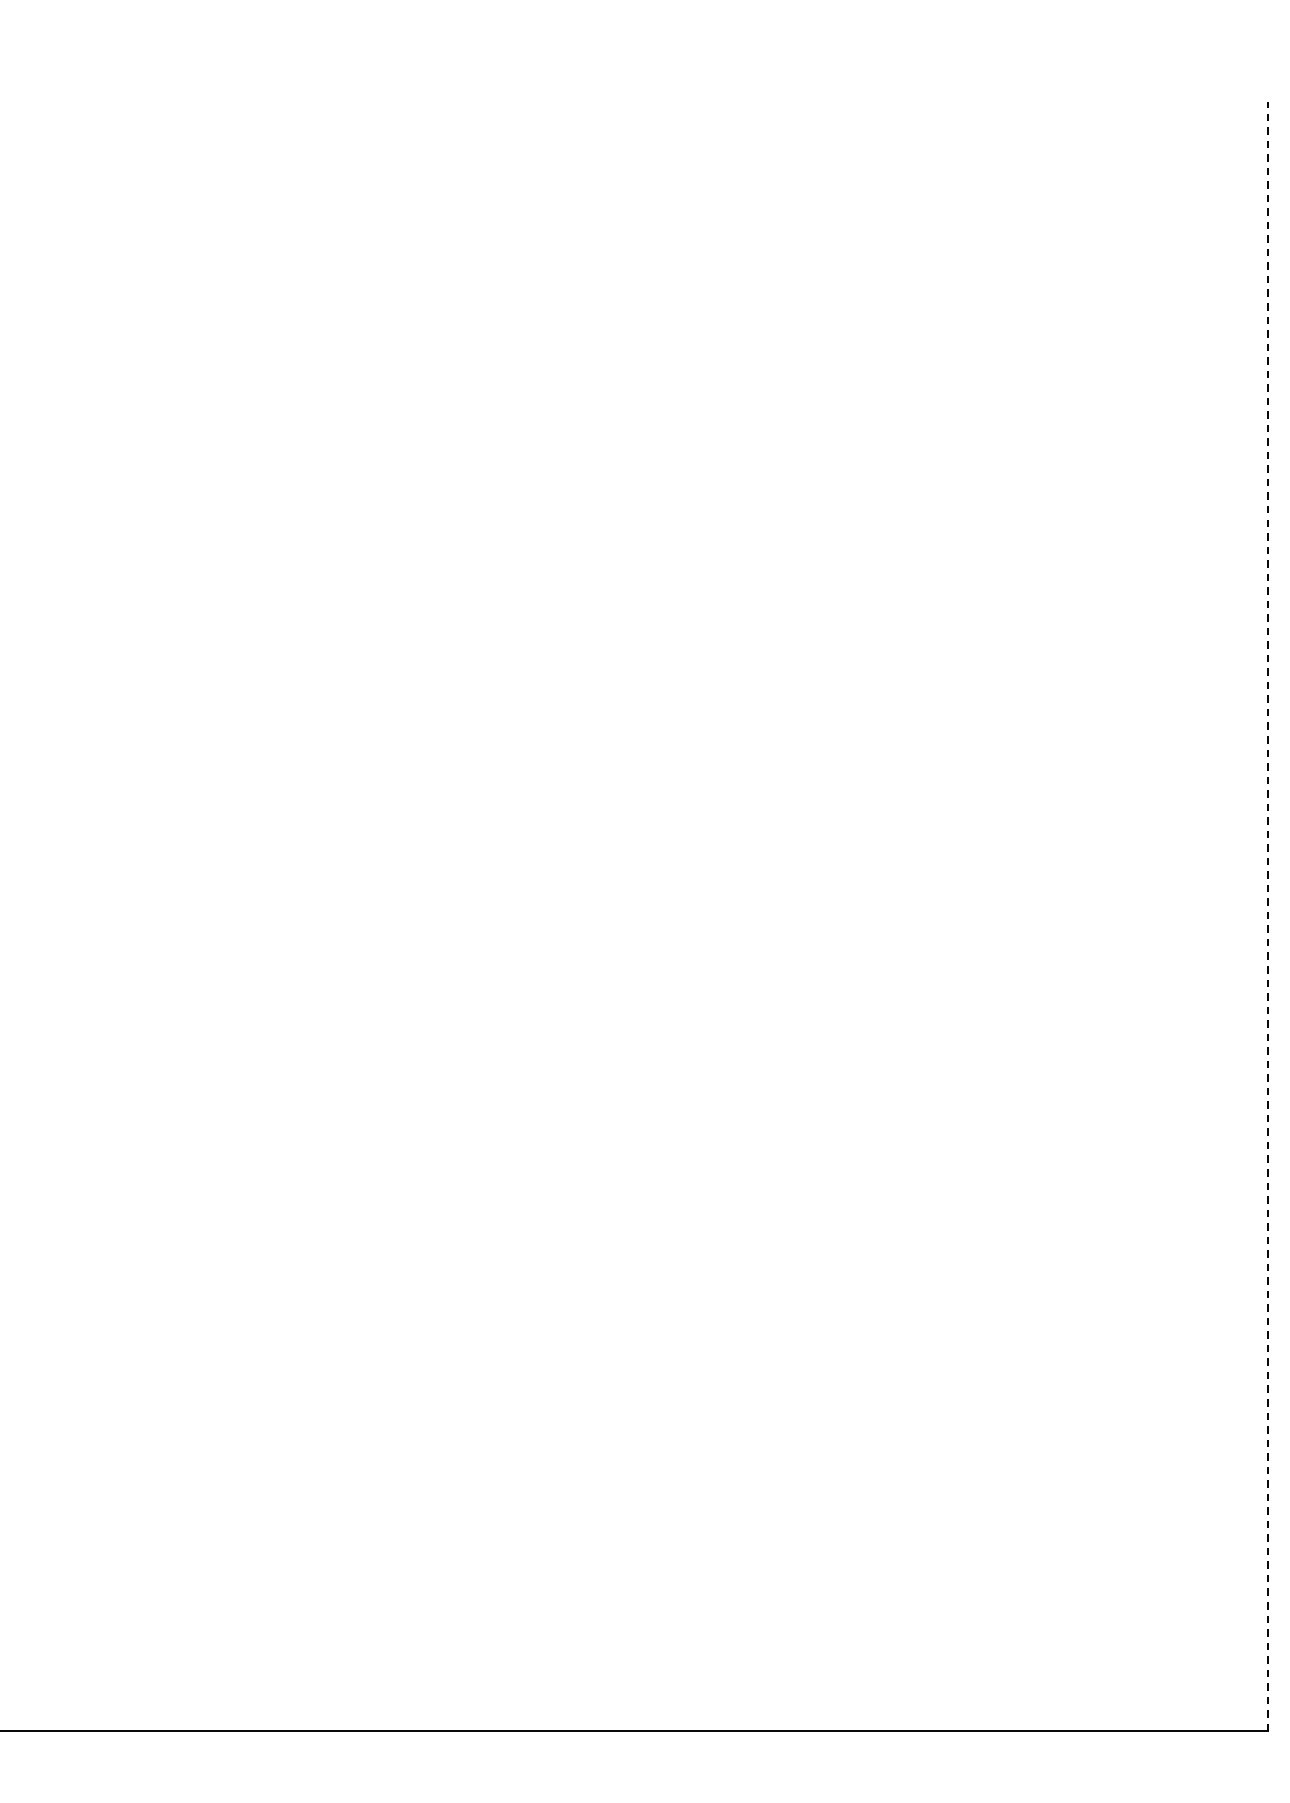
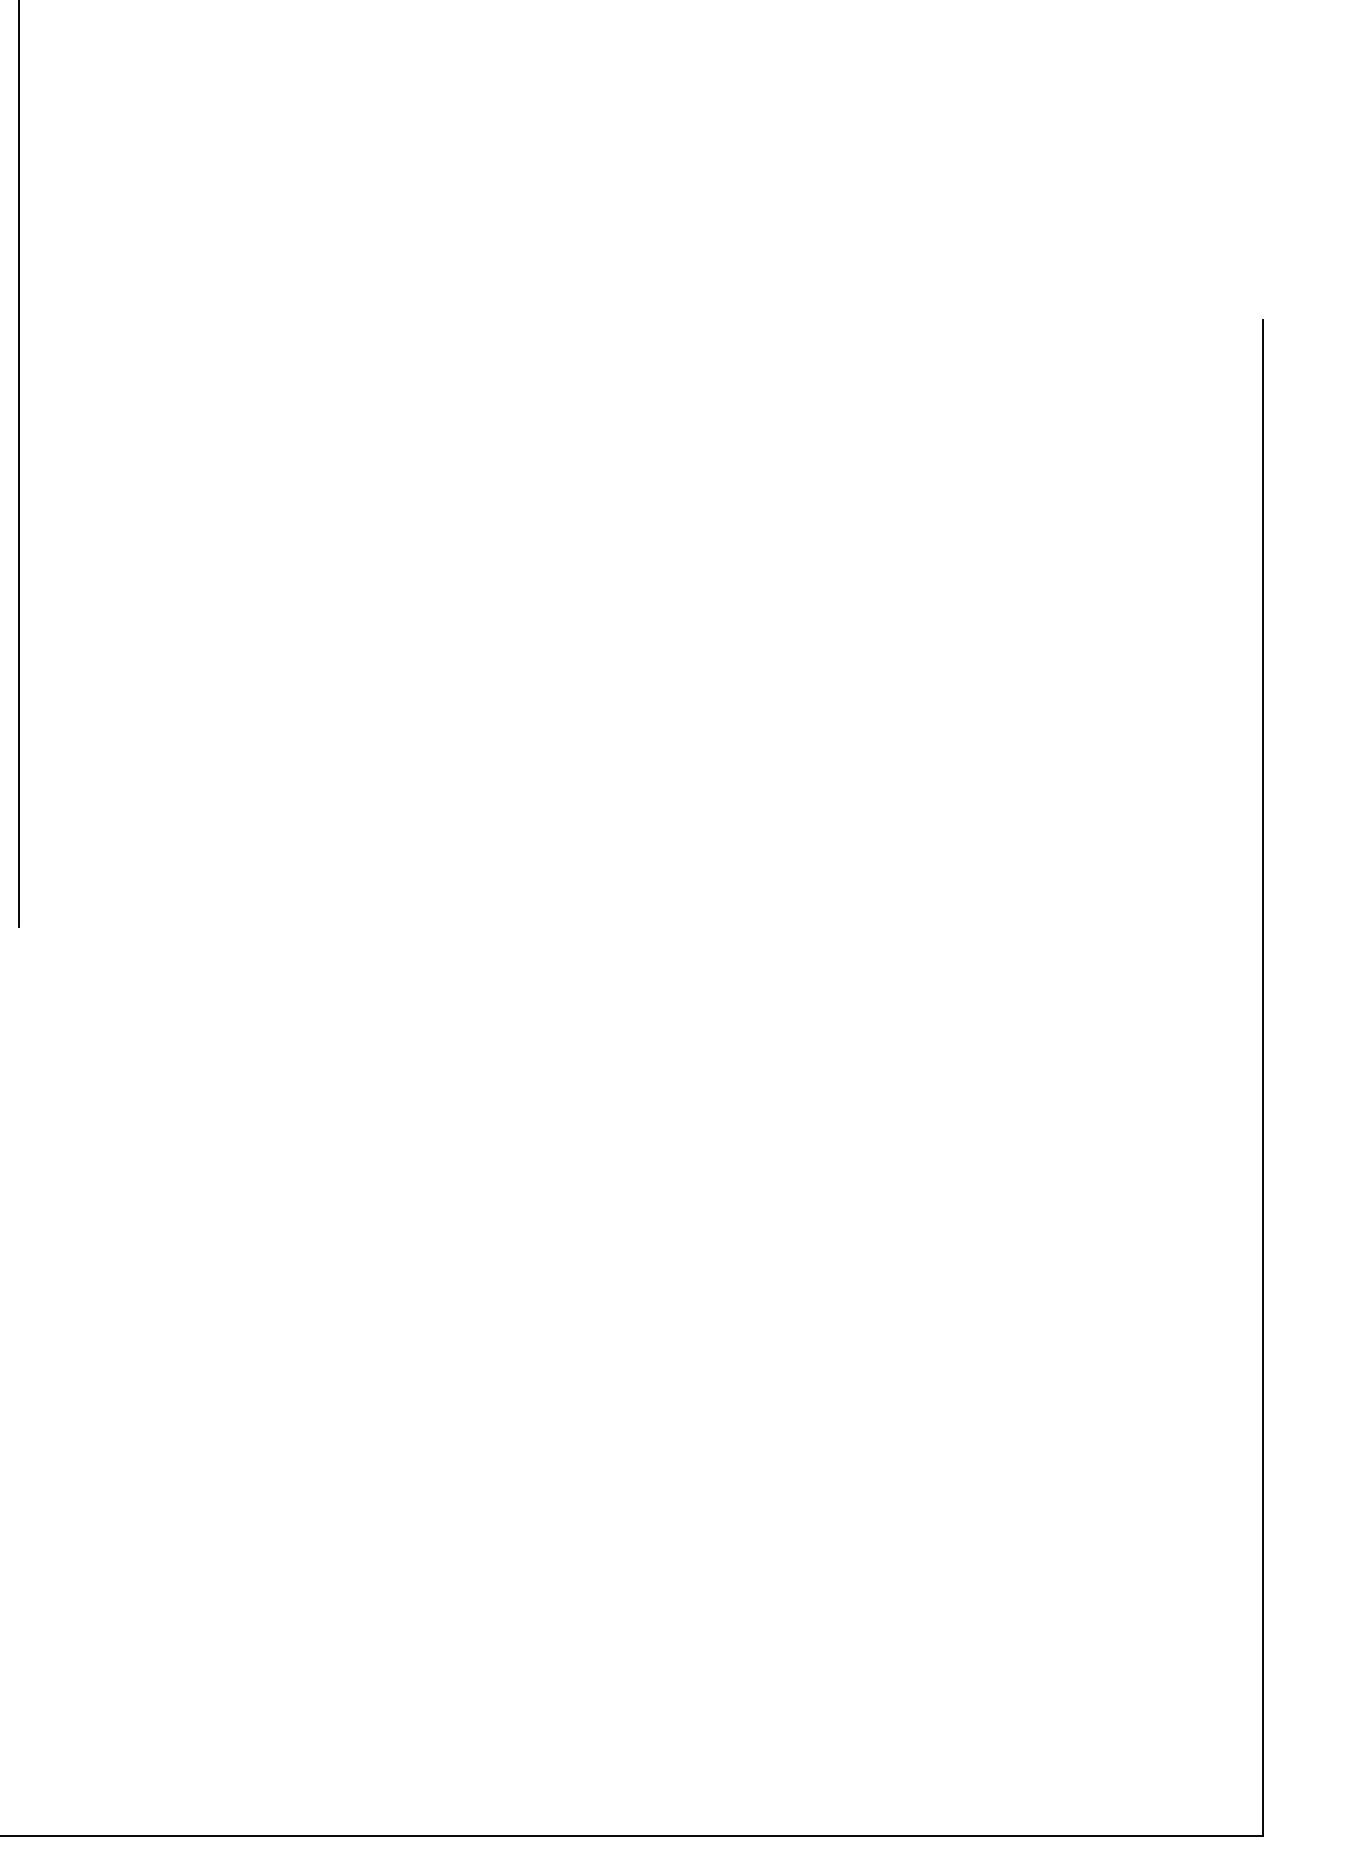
line: (1267, 915) -> (1262, 1077), dashed -> solid

